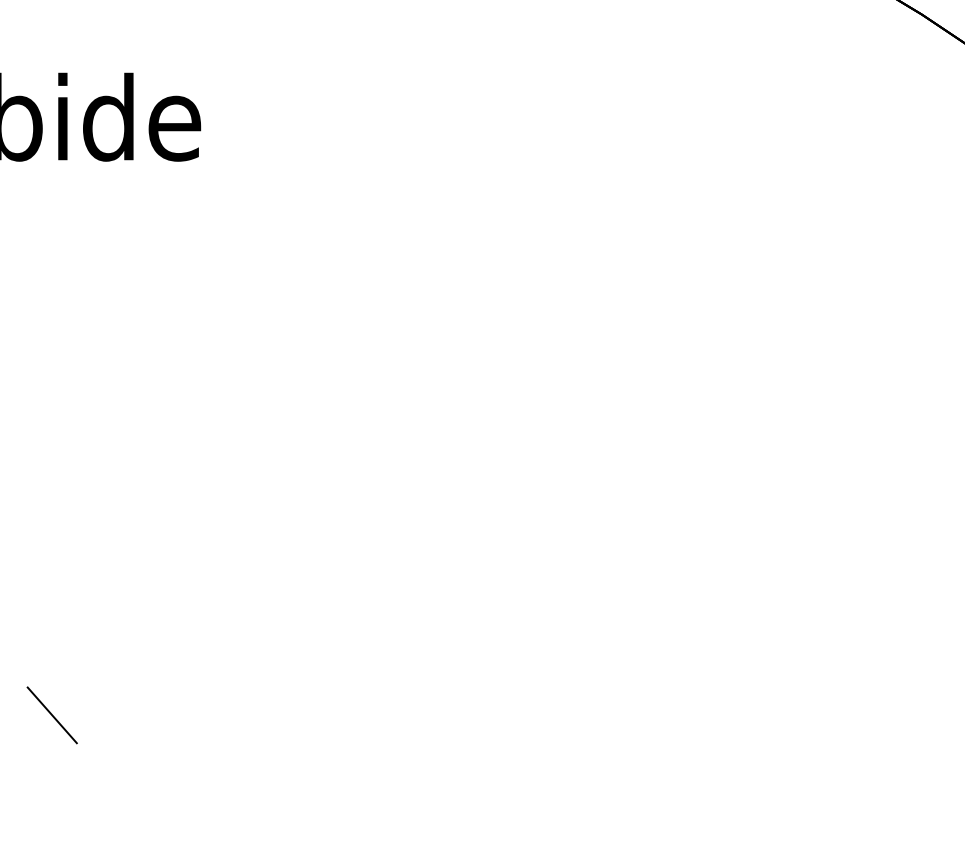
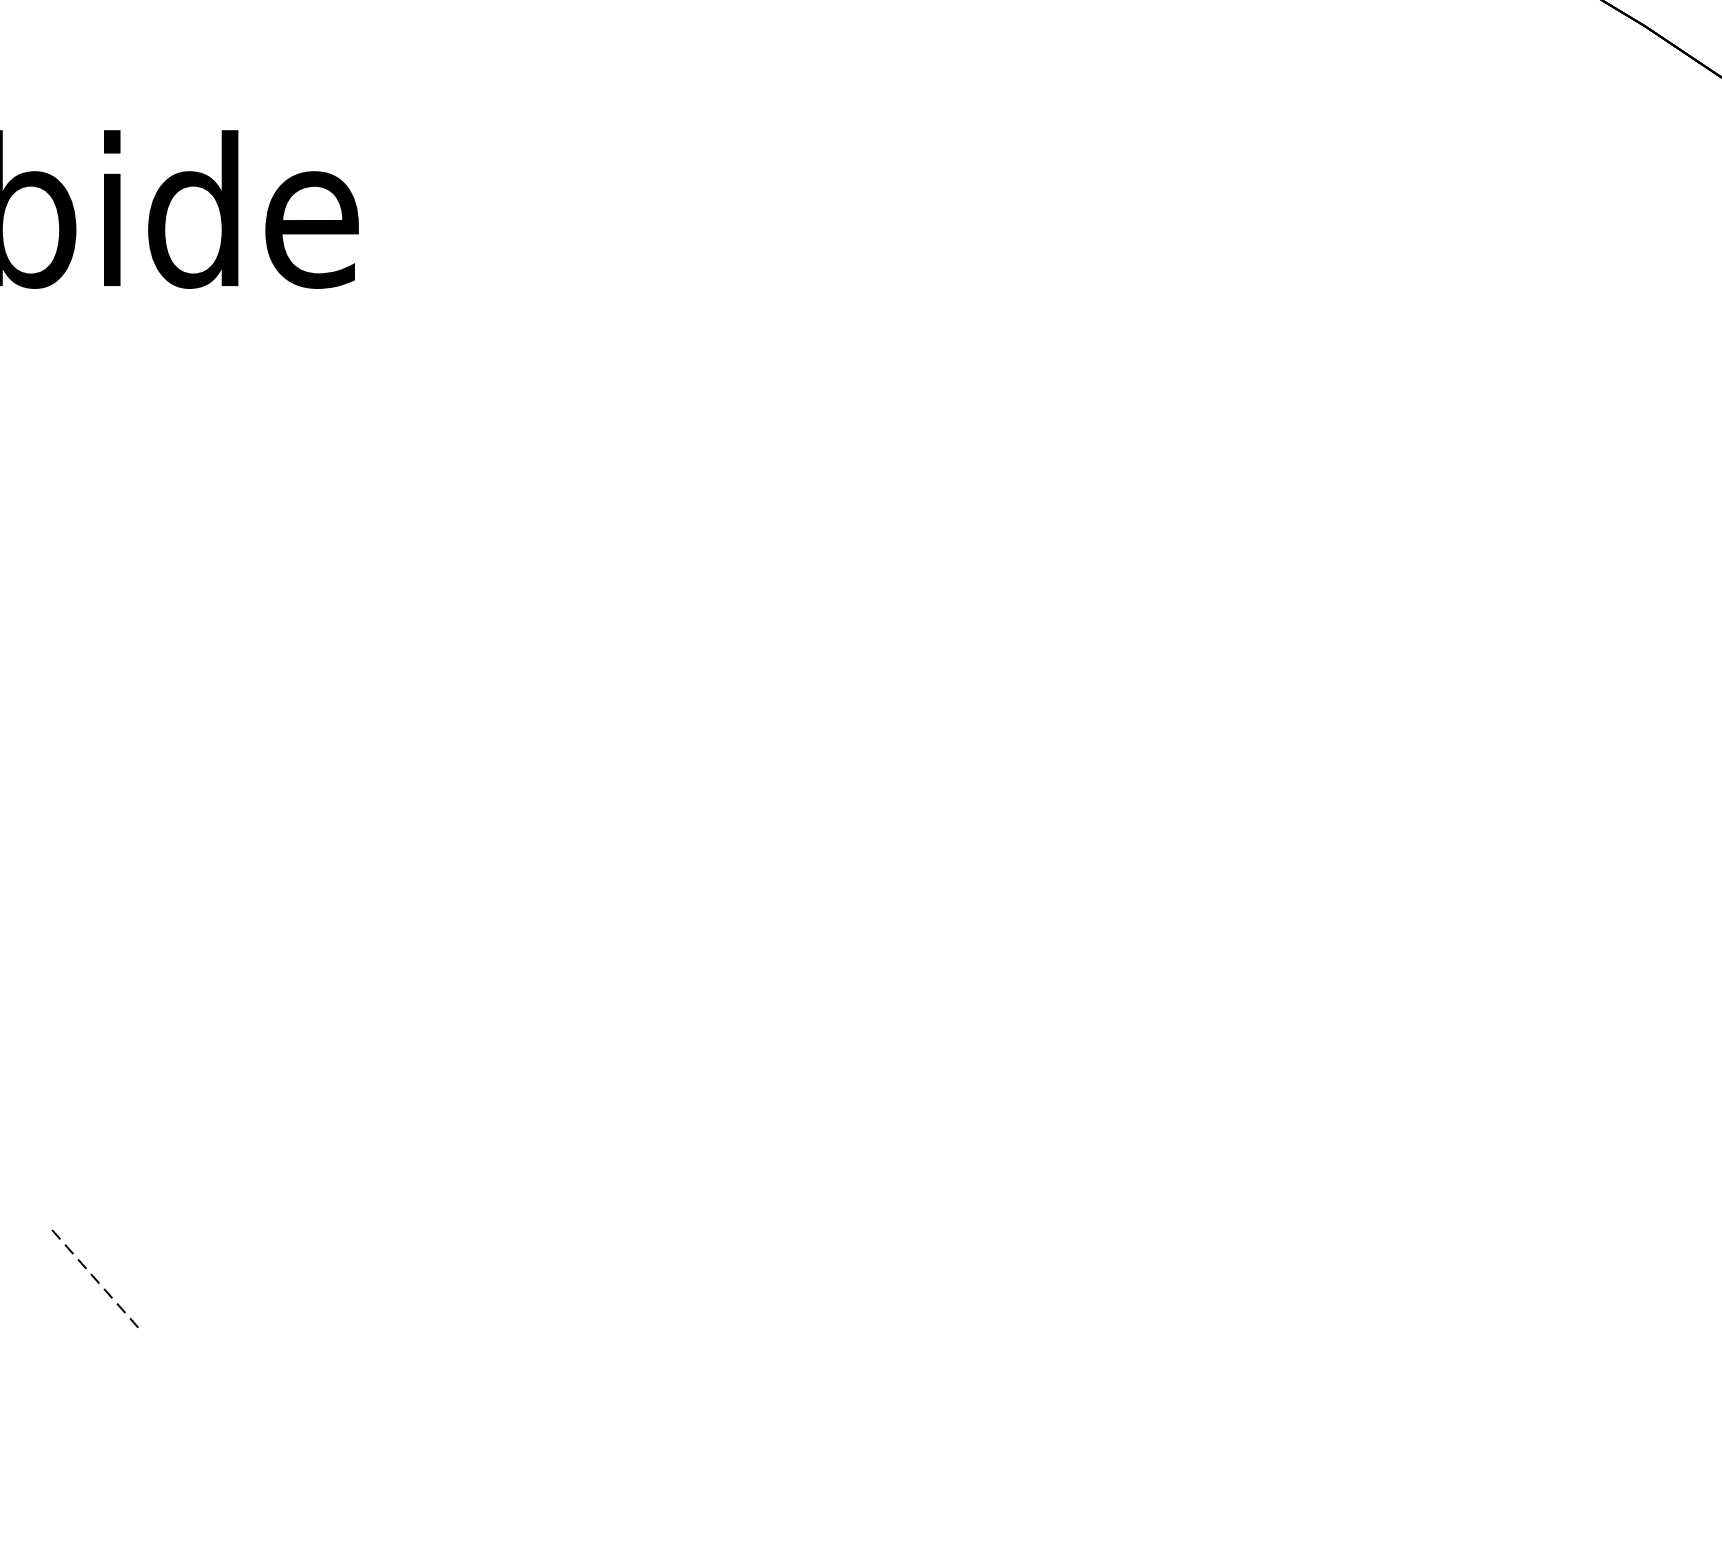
line: (51, 714) -> (91, 1275), solid -> dashed

